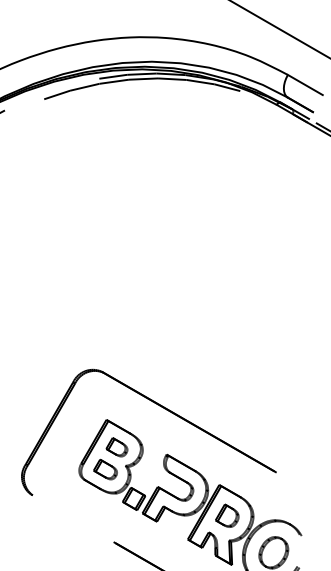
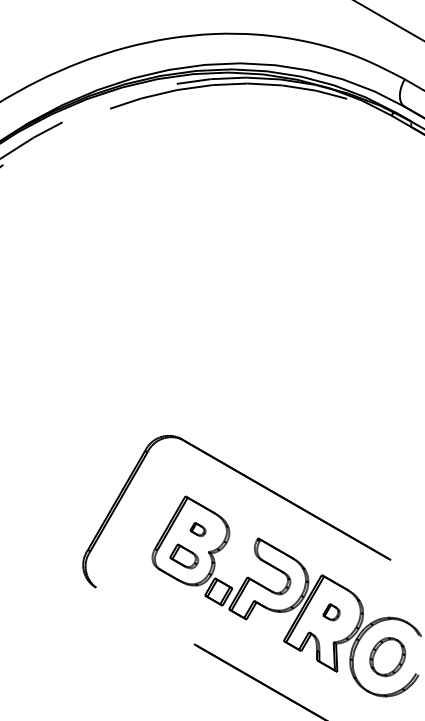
part: (116, 447) -> (197, 529), size x0.6
part: (227, 515) -> (331, 611), size x0.6

